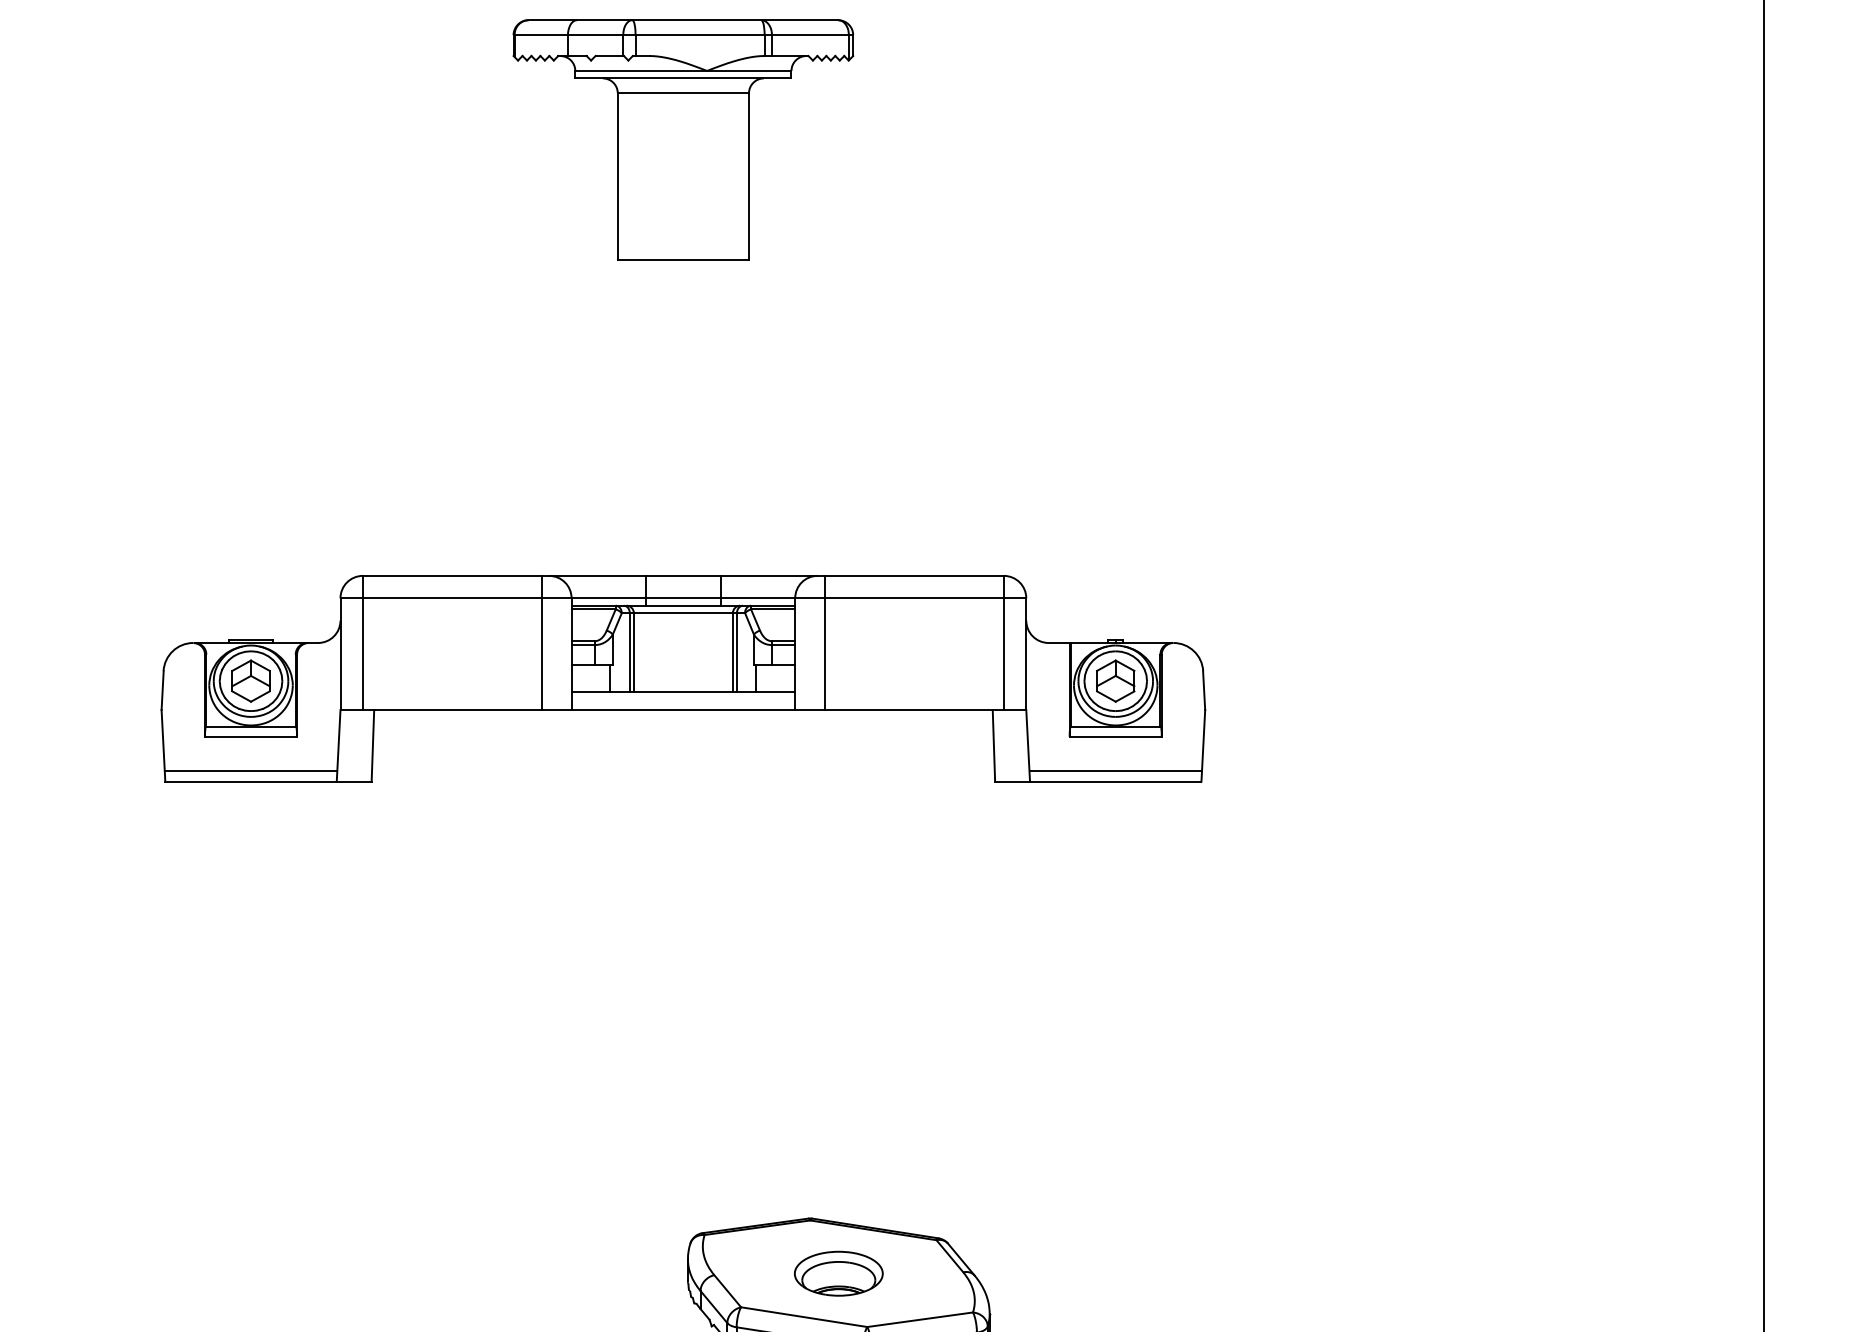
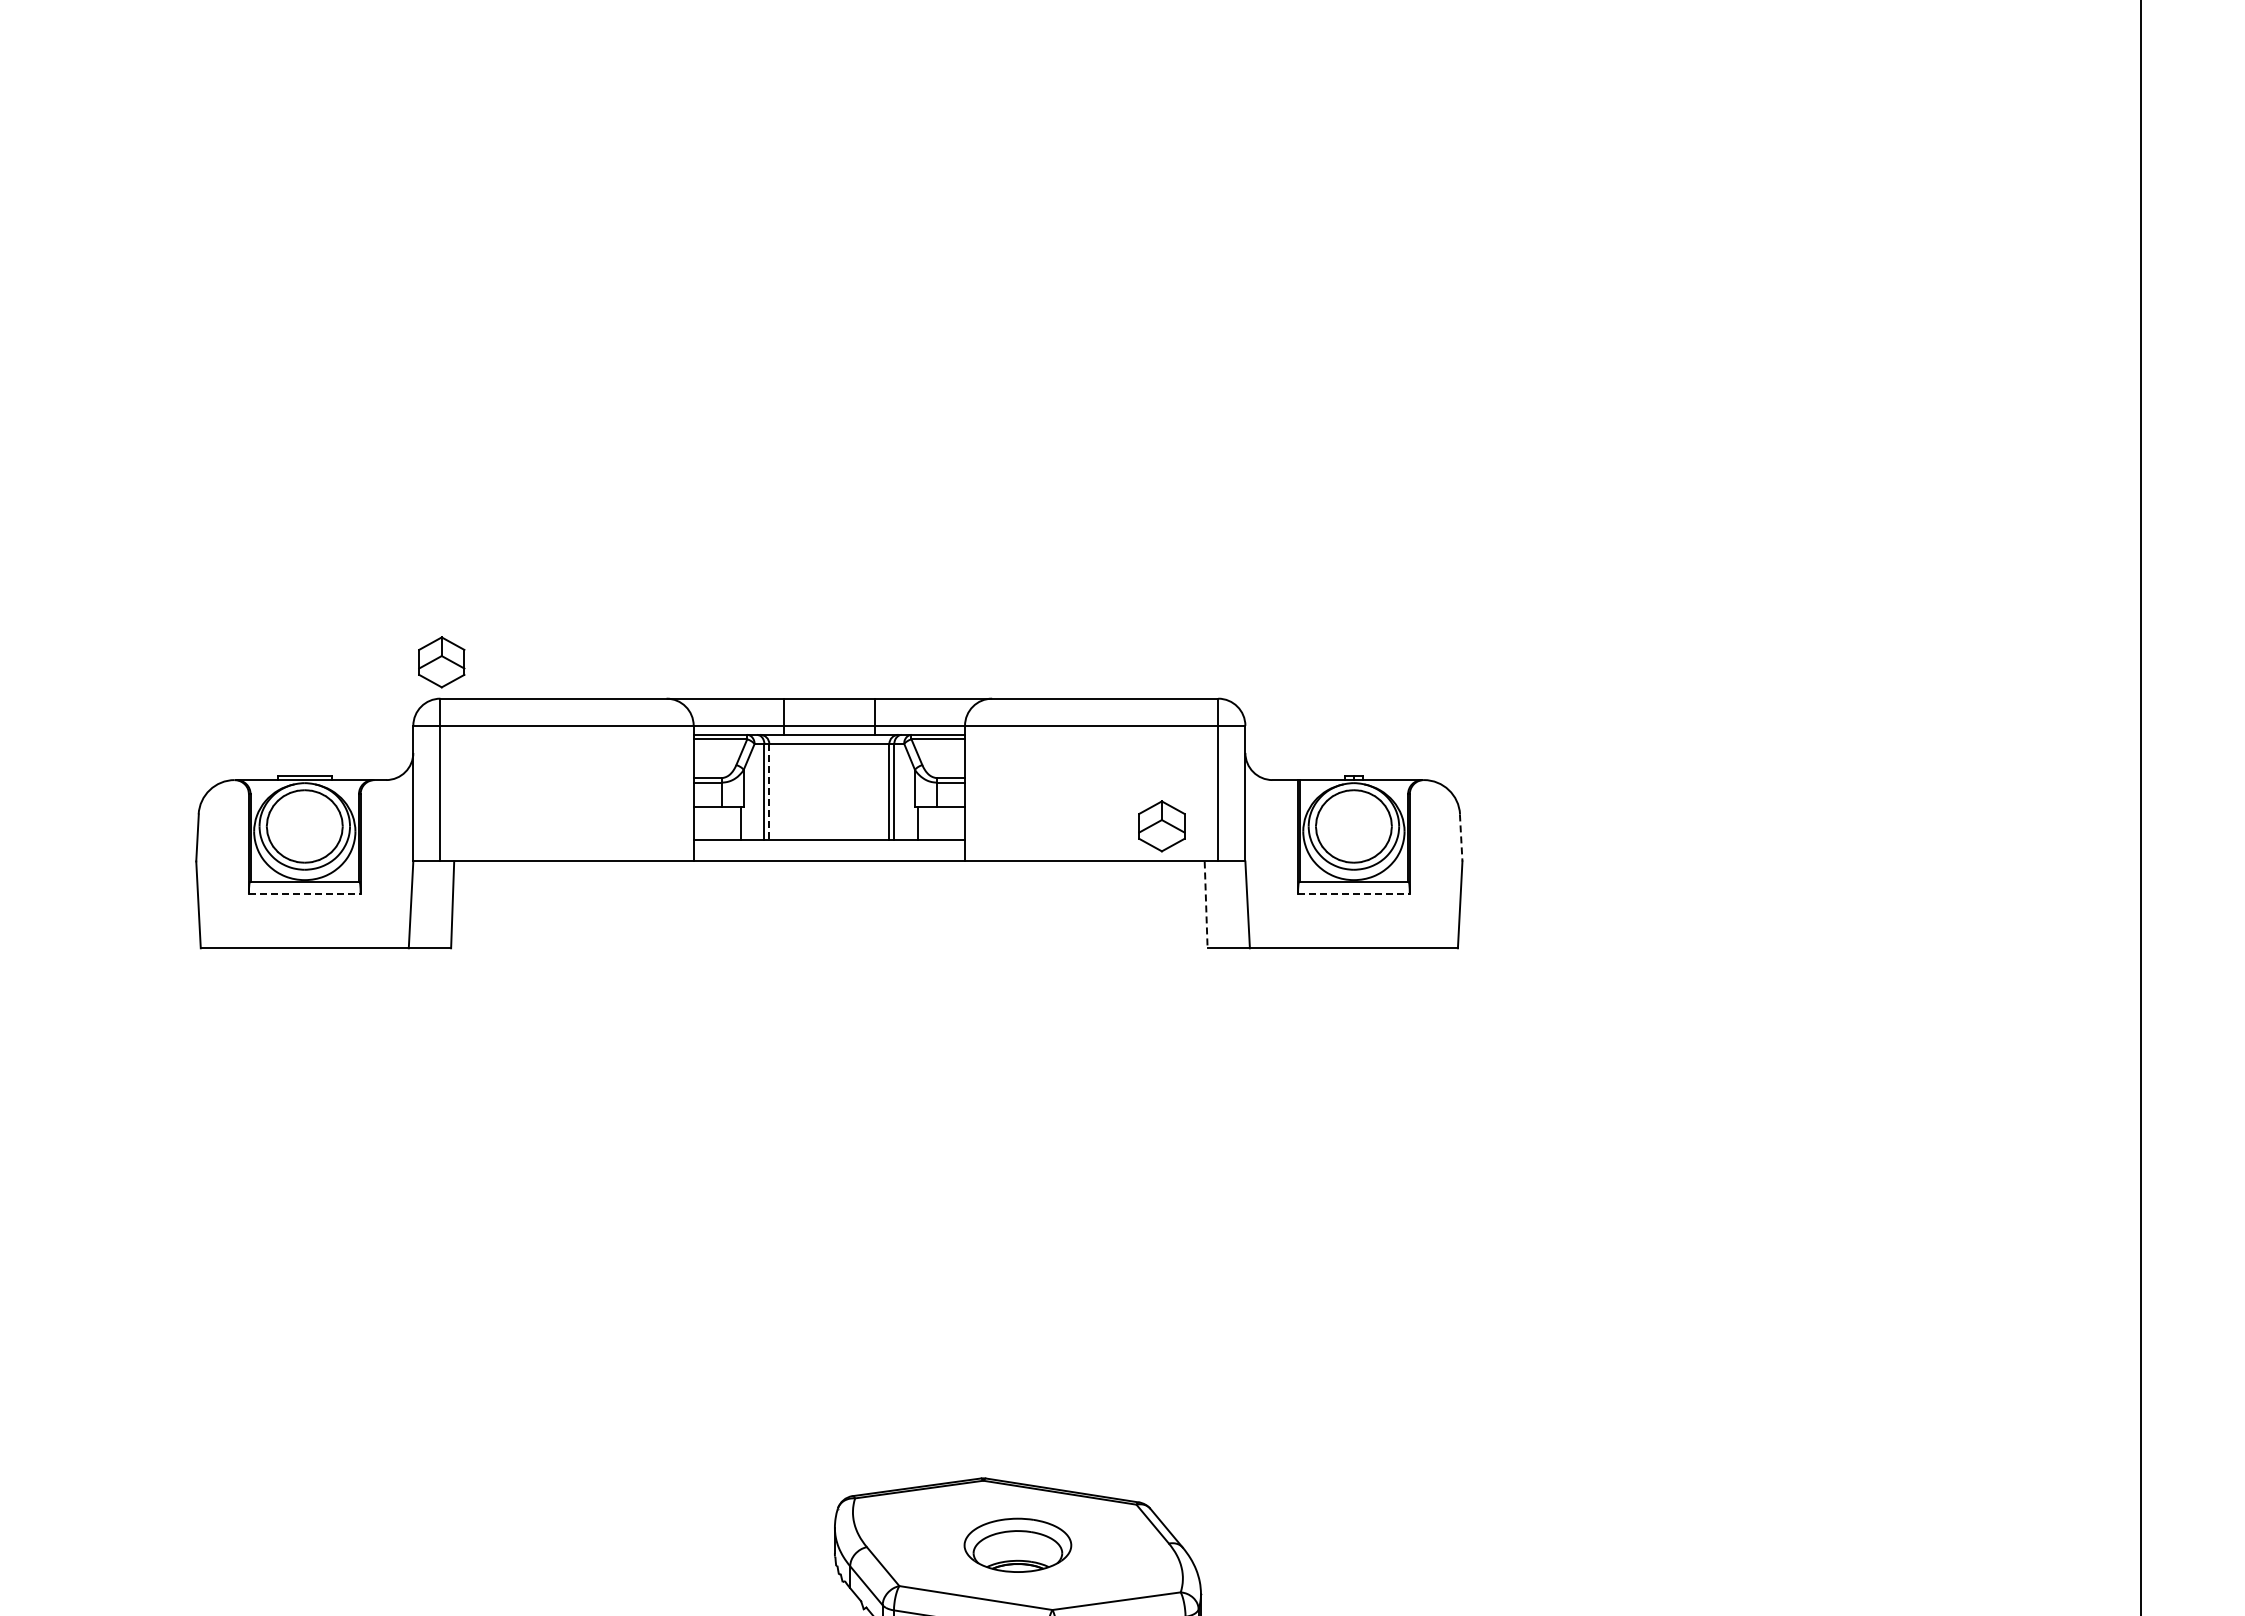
part: (683, 139) -> (829, 169), removed
line: (541, 642) -> (657, 779), removed
line: (825, 642) -> (1001, 779), removed
line: (634, 652) -> (769, 791), solid -> dashed
part: (250, 681) -> (441, 662), moved
part: (1115, 681) -> (1161, 826), moved
line: (1204, 690) -> (1461, 837), solid -> dashed
line: (250, 736) -> (304, 893), solid -> dashed
line: (1115, 736) -> (1353, 893), solid -> dashed
line: (994, 746) -> (1206, 905), solid -> dashed
line: (250, 771) -> (304, 935), removed
line: (1115, 771) -> (1353, 935), removed

